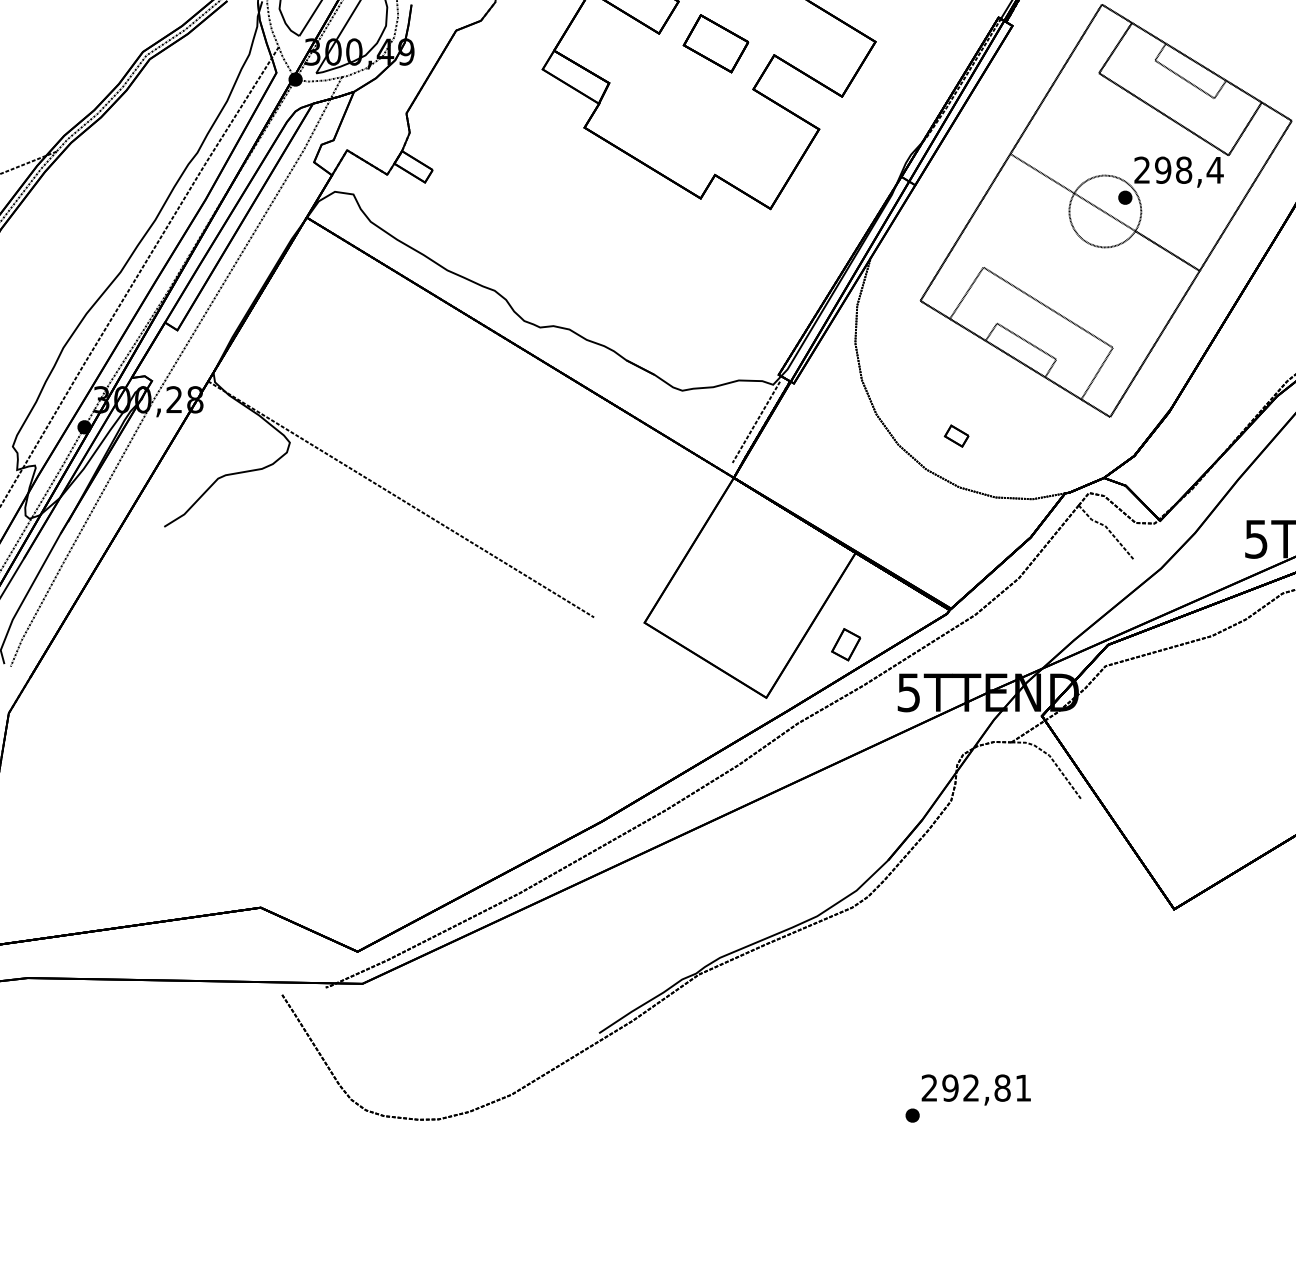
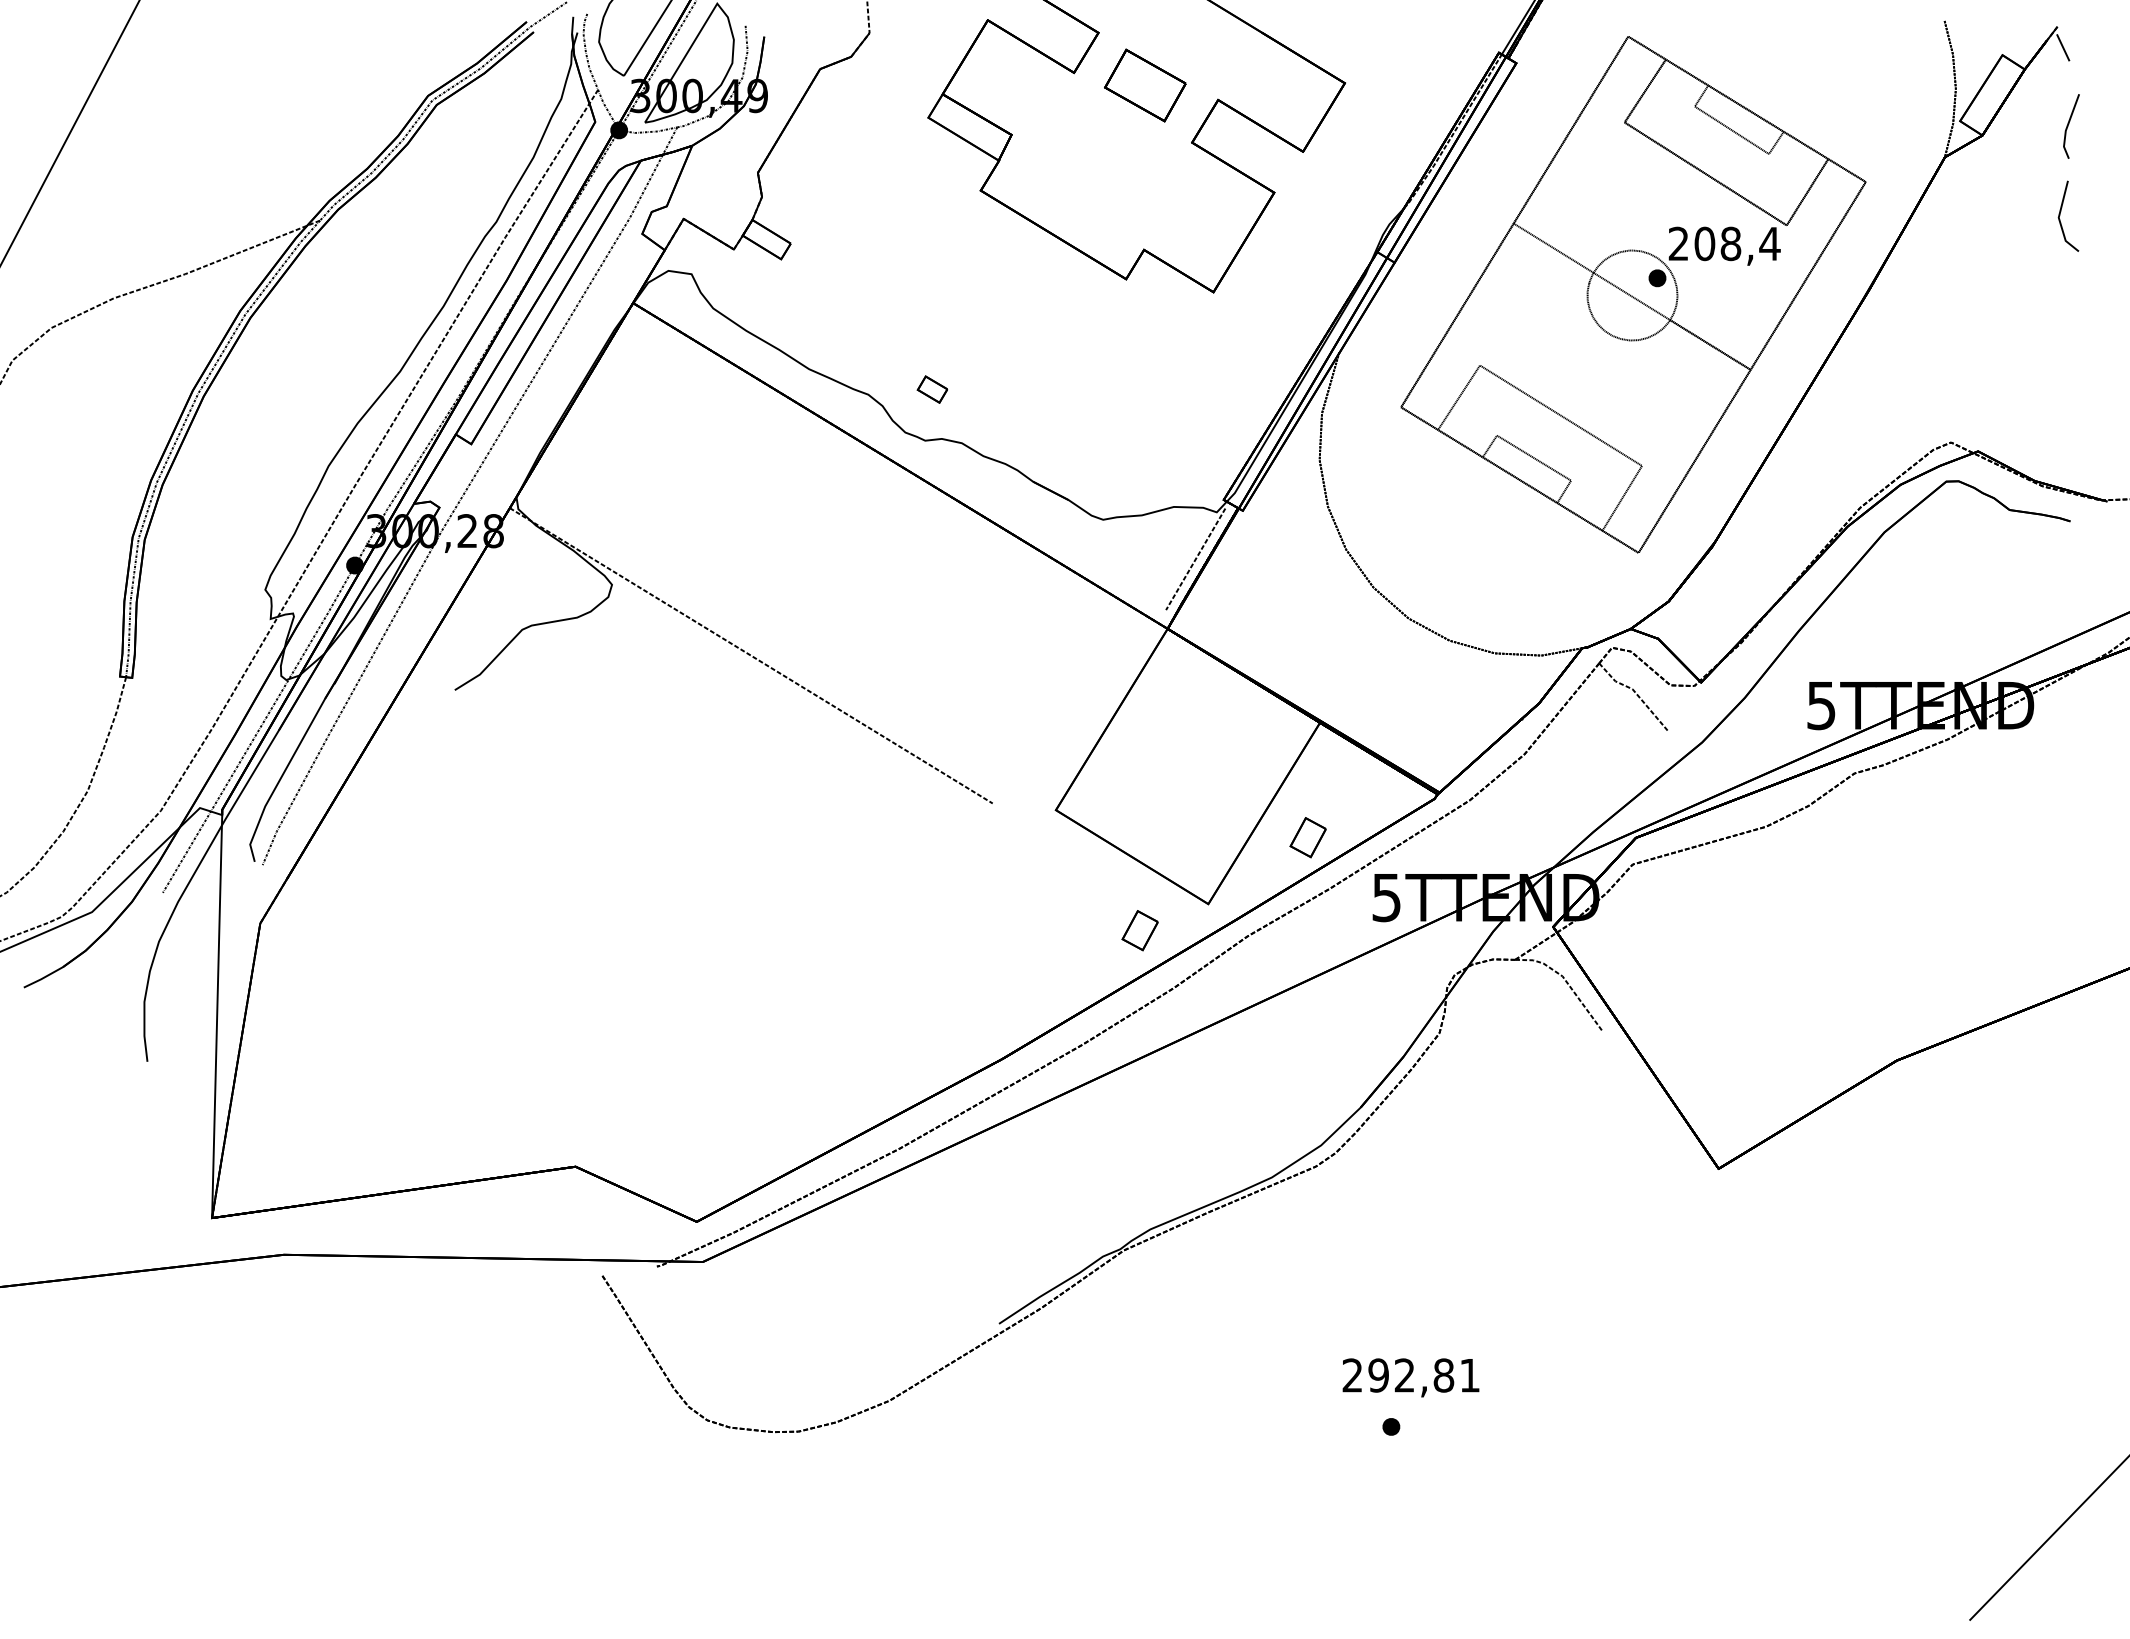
text: (1162, 170) -> (1704, 244), 298,4 -> 208,4
part: (956, 436) -> (932, 389), moved
part: (711, 718) -> (1139, 930), added
text: (975, 1089) -> (1410, 1377), moved

